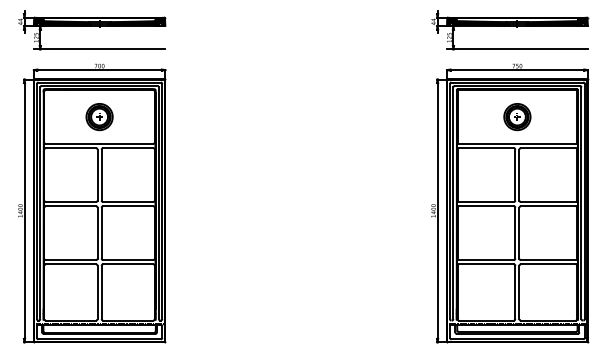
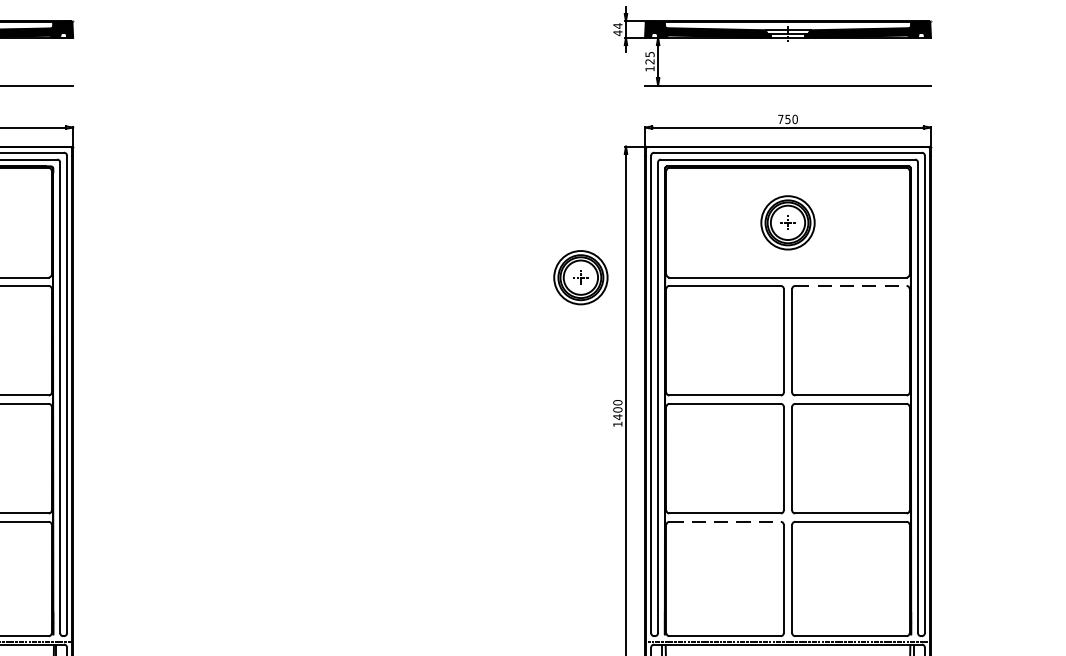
part: (415, 144) -> (581, 278), added
line: (548, 148) -> (851, 286), solid -> dashed
line: (486, 264) -> (725, 522), solid -> dashed

